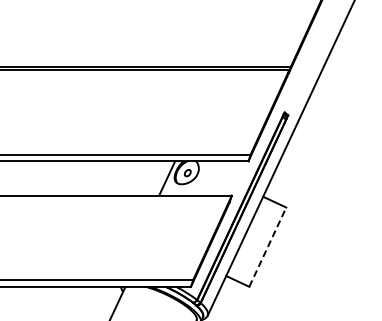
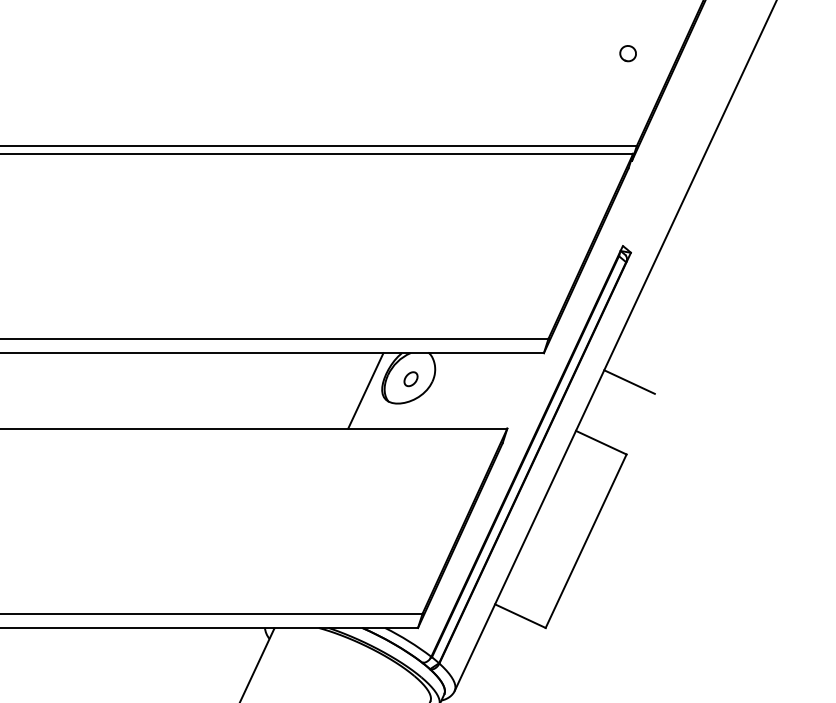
part: (286, 24) -> (627, 53), added
line: (287, 174) -> (629, 382), added
line: (267, 247) -> (585, 541), dashed -> solid

